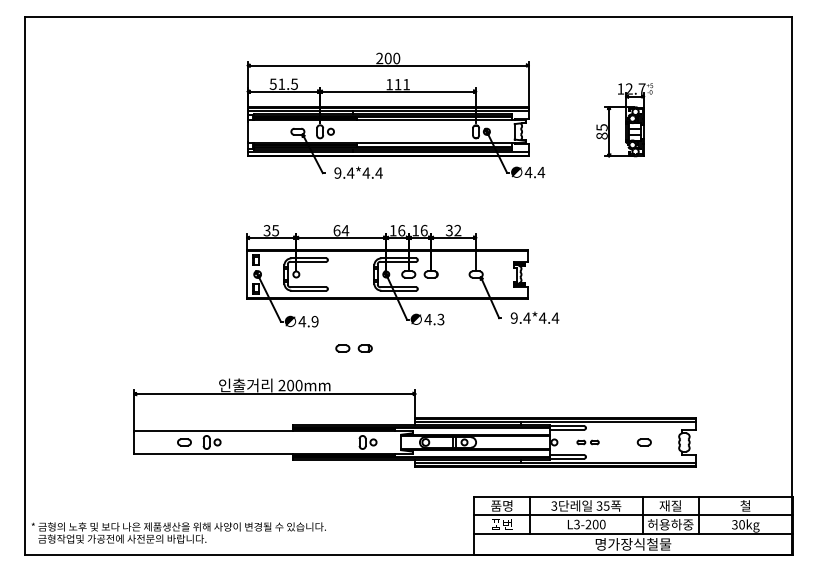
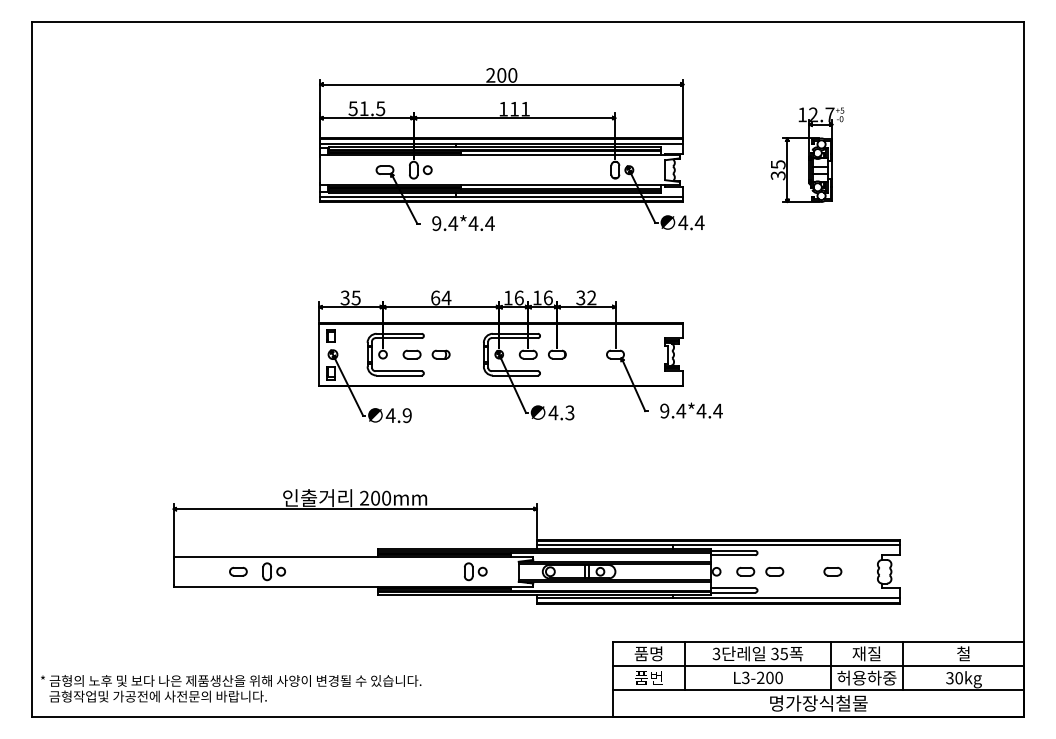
text: (601, 135) -> (777, 174), 85 -> 35
part: (353, 348) -> (425, 354), moved
part: (587, 442) -> (759, 571), size x1.67

